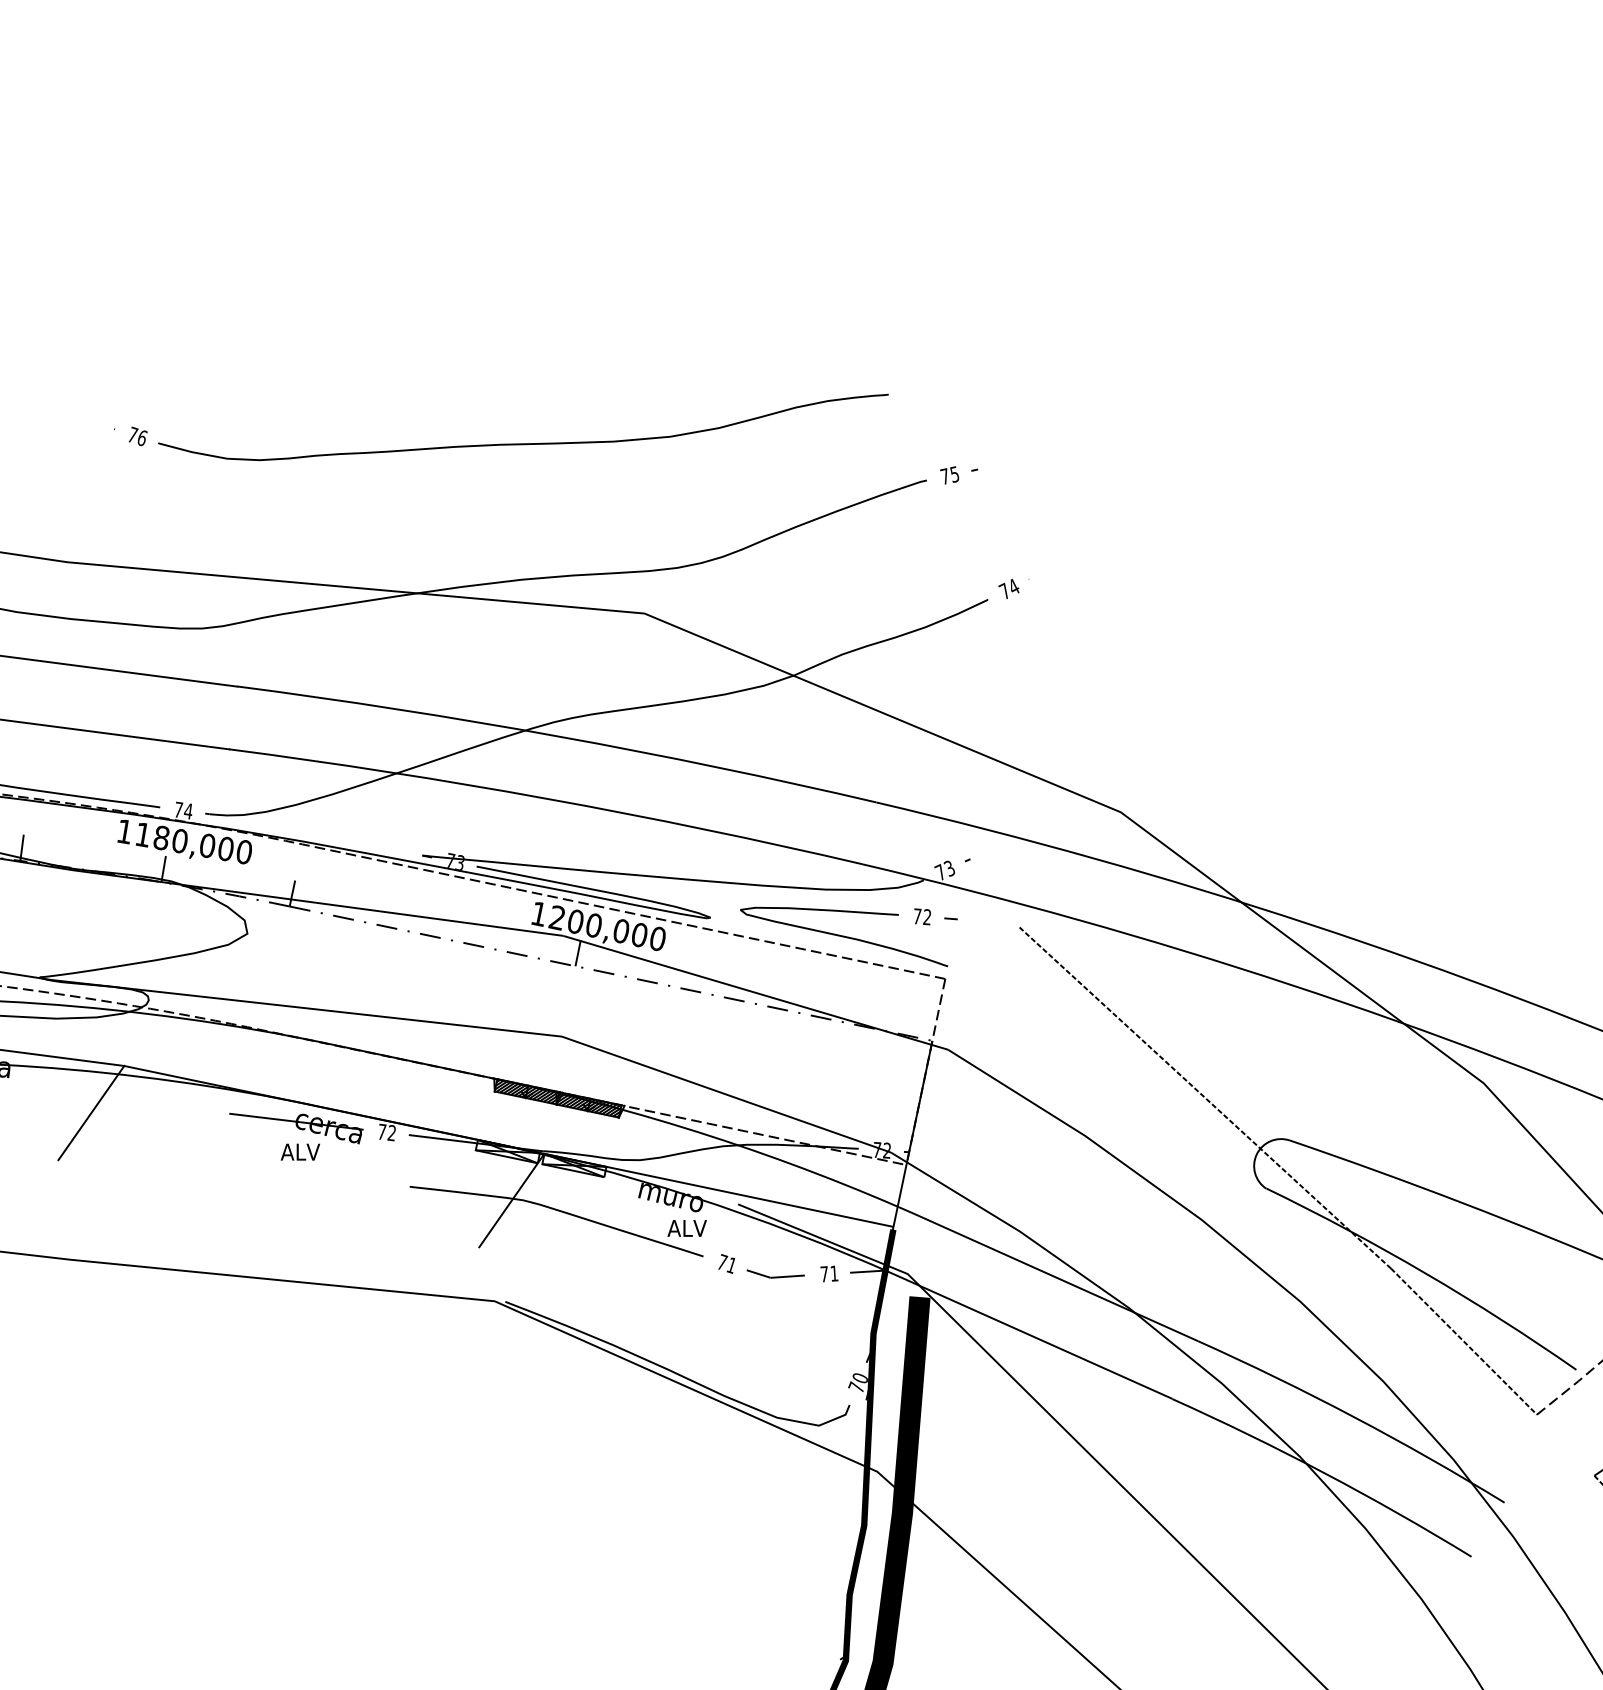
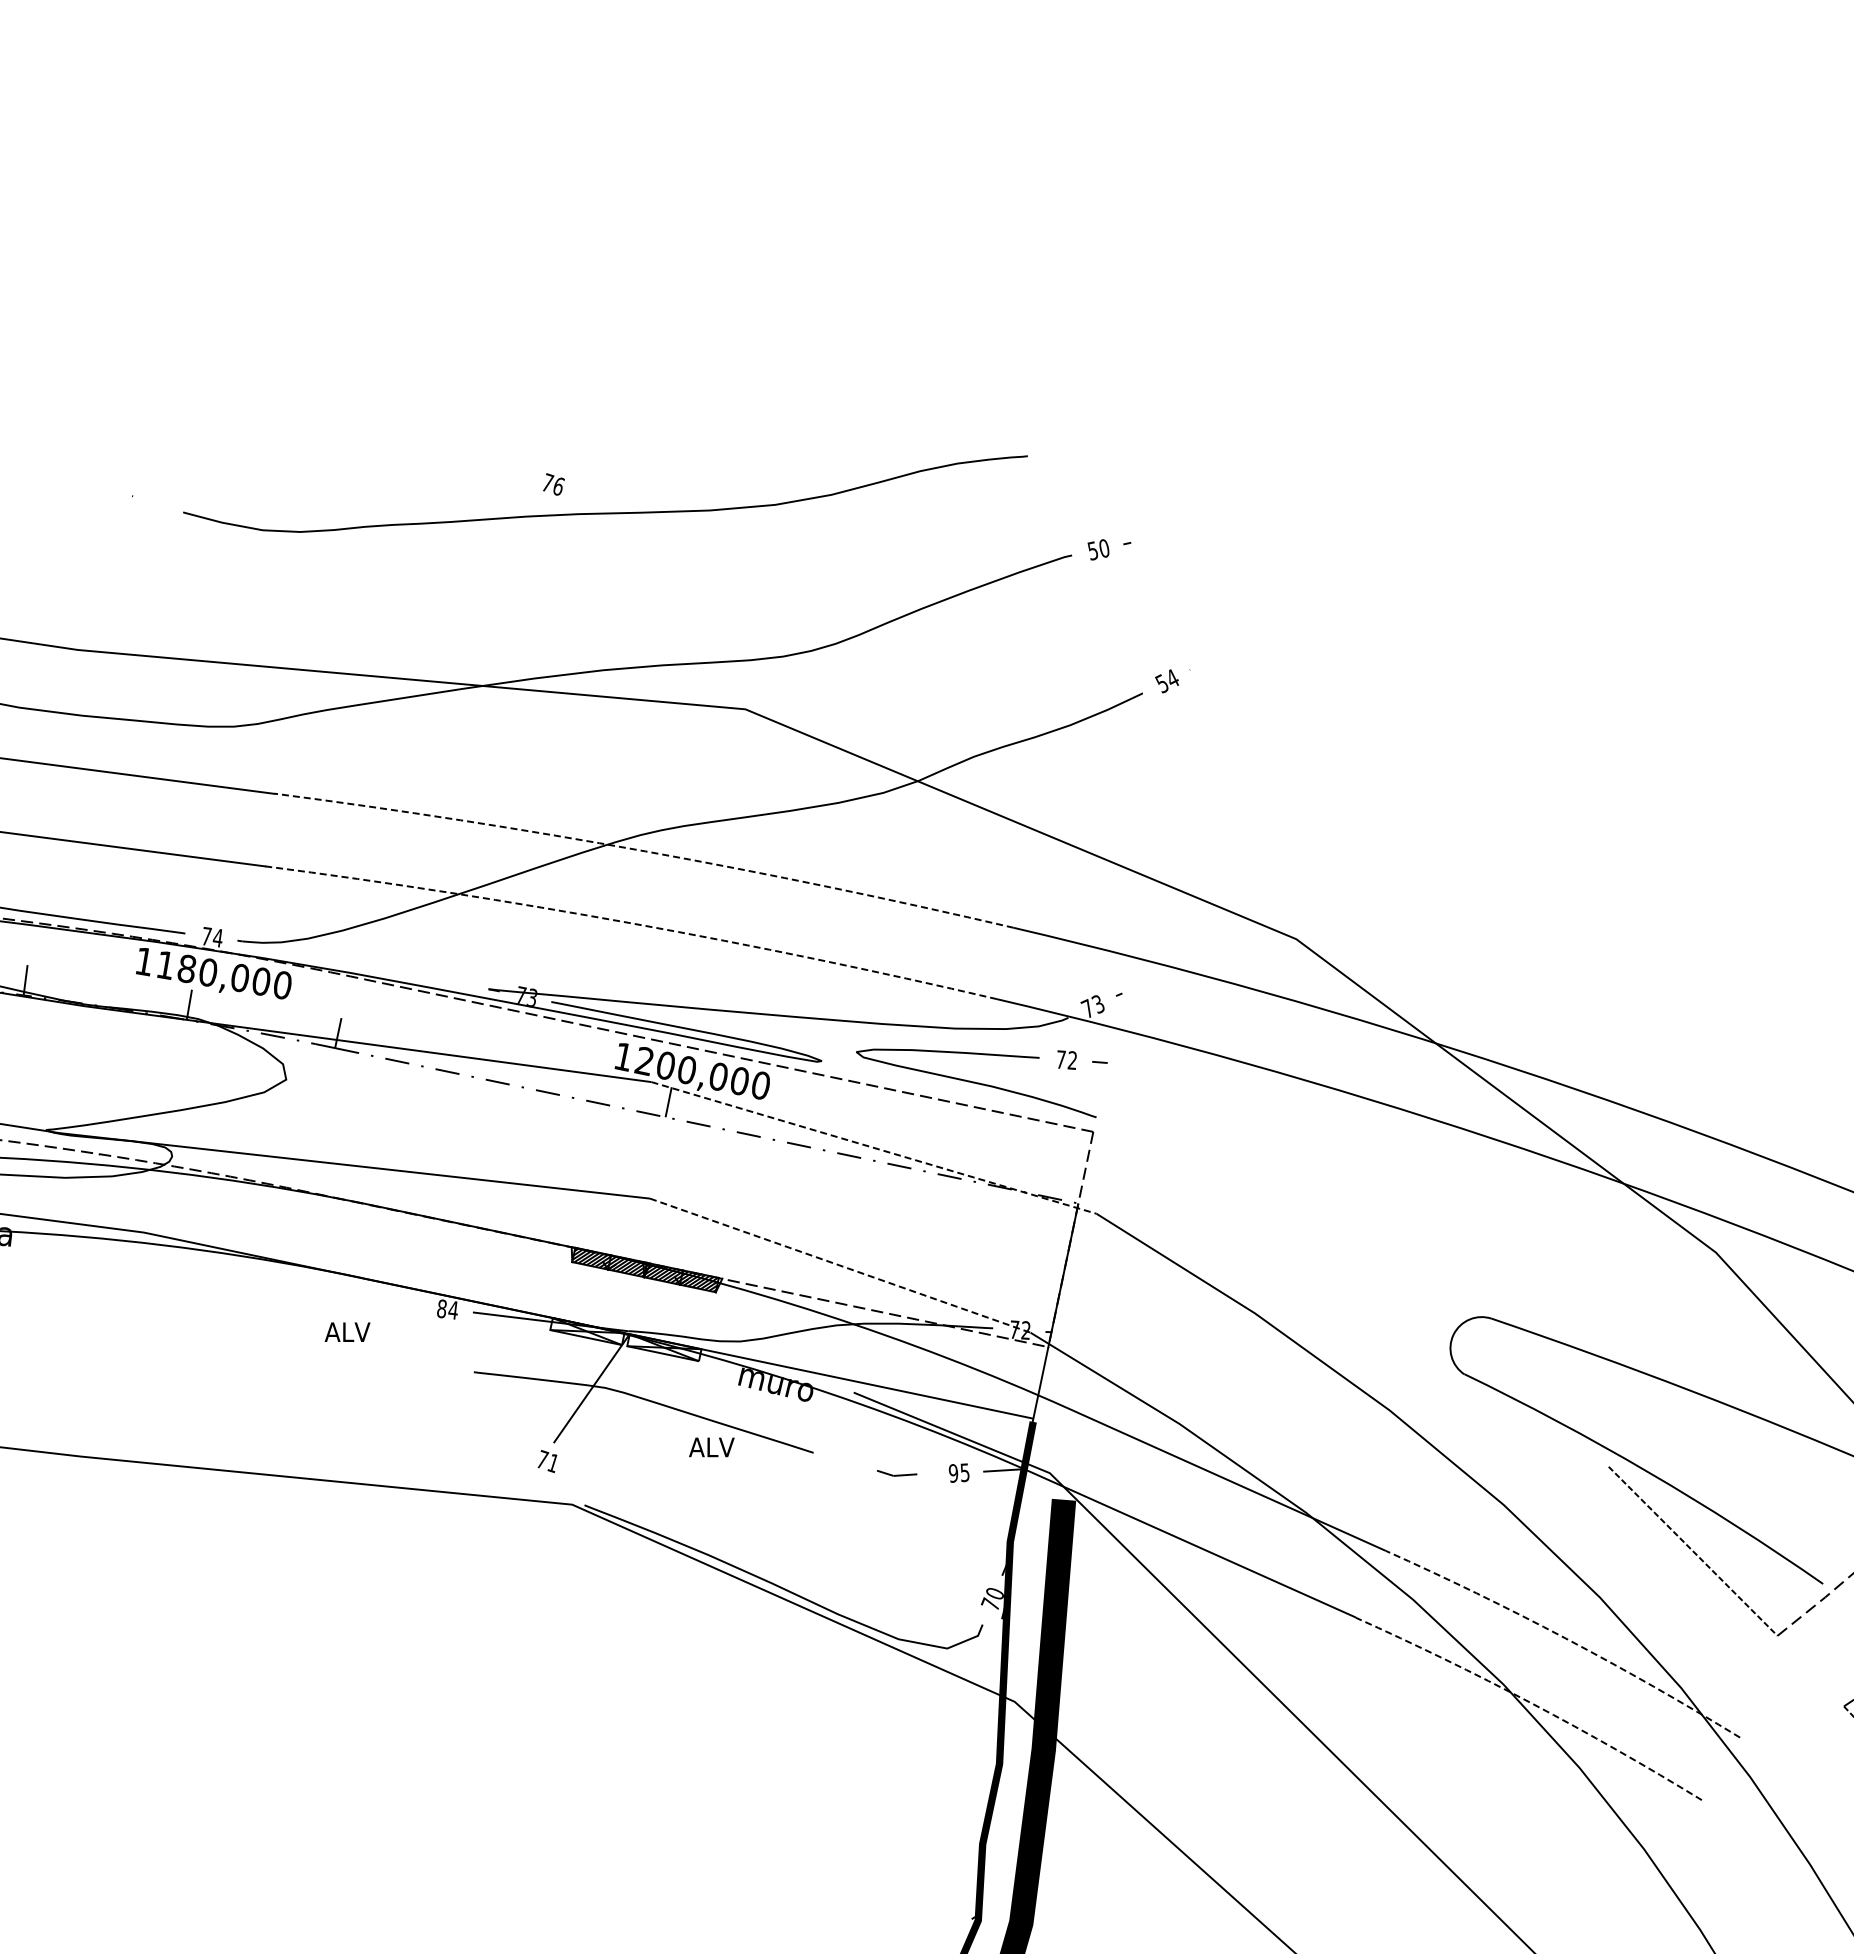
text: (137, 436) -> (553, 484), moved
text: (949, 475) -> (1098, 549), 75 -> 50
text: (1004, 591) -> (1161, 683), 74 -> 54
arc: (558, 736) -> (645, 851), solid -> dashed
arc: (546, 798) -> (632, 923), solid -> dashed
line: (756, 993) -> (874, 1148), solid -> dashed
line: (726, 1094) -> (840, 1265), solid -> dashed
line: (1204, 1097) -> (1393, 1268), removed
line: (91, 1112) -> (105, 1286), removed
part: (296, 1129) -> (342, 1305), removed
text: (386, 1132) -> (447, 1309), 72 -> 84
text: (686, 1228) -> (711, 1447), moved
text: (726, 1263) -> (547, 1461), moved
text: (828, 1273) -> (958, 1472), 71 -> 95
part: (775, 1274) -> (896, 1473), size x0.6
arc: (1353, 1416) -> (1565, 1638), solid -> dashed
arc: (1324, 1473) -> (1531, 1703), solid -> dashed

